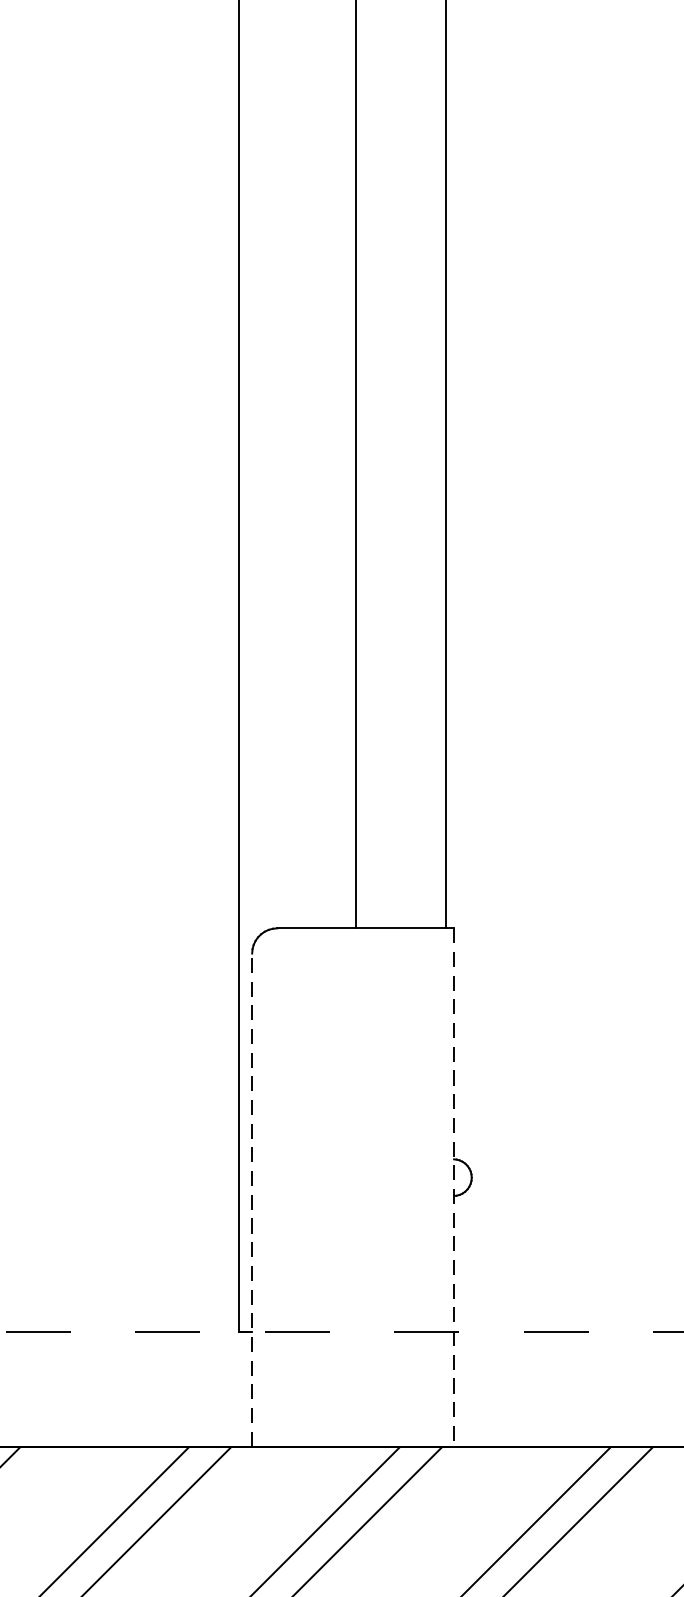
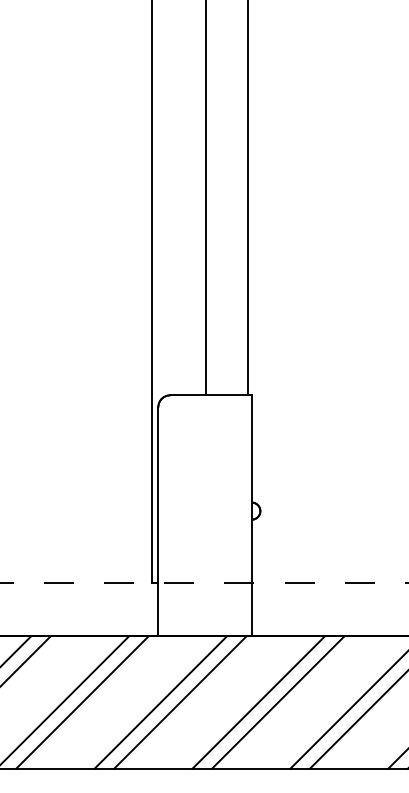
line: (454, 1189) -> (252, 516), dashed -> solid
line: (252, 1199) -> (158, 521), dashed -> solid

